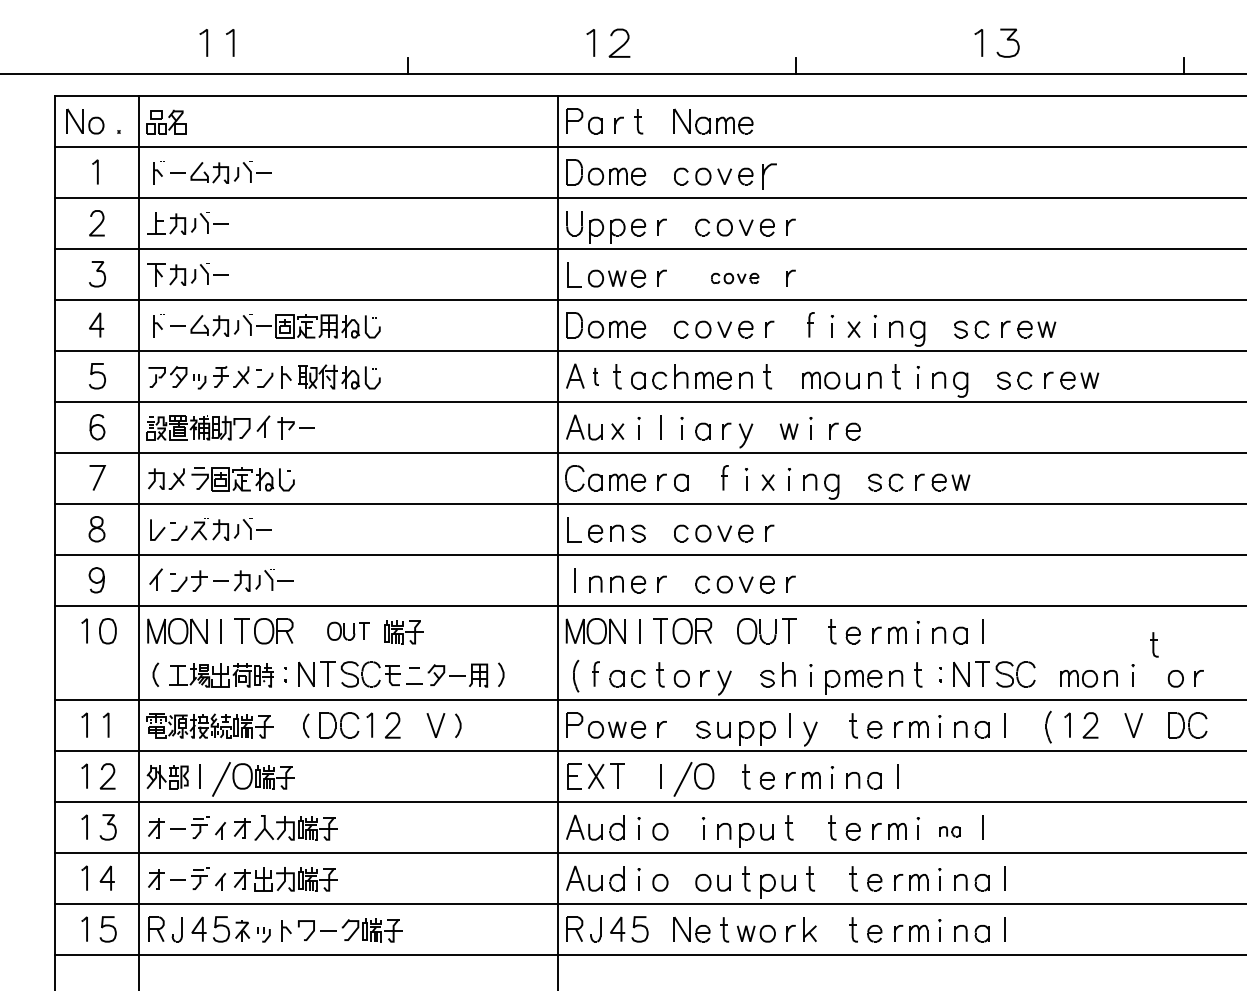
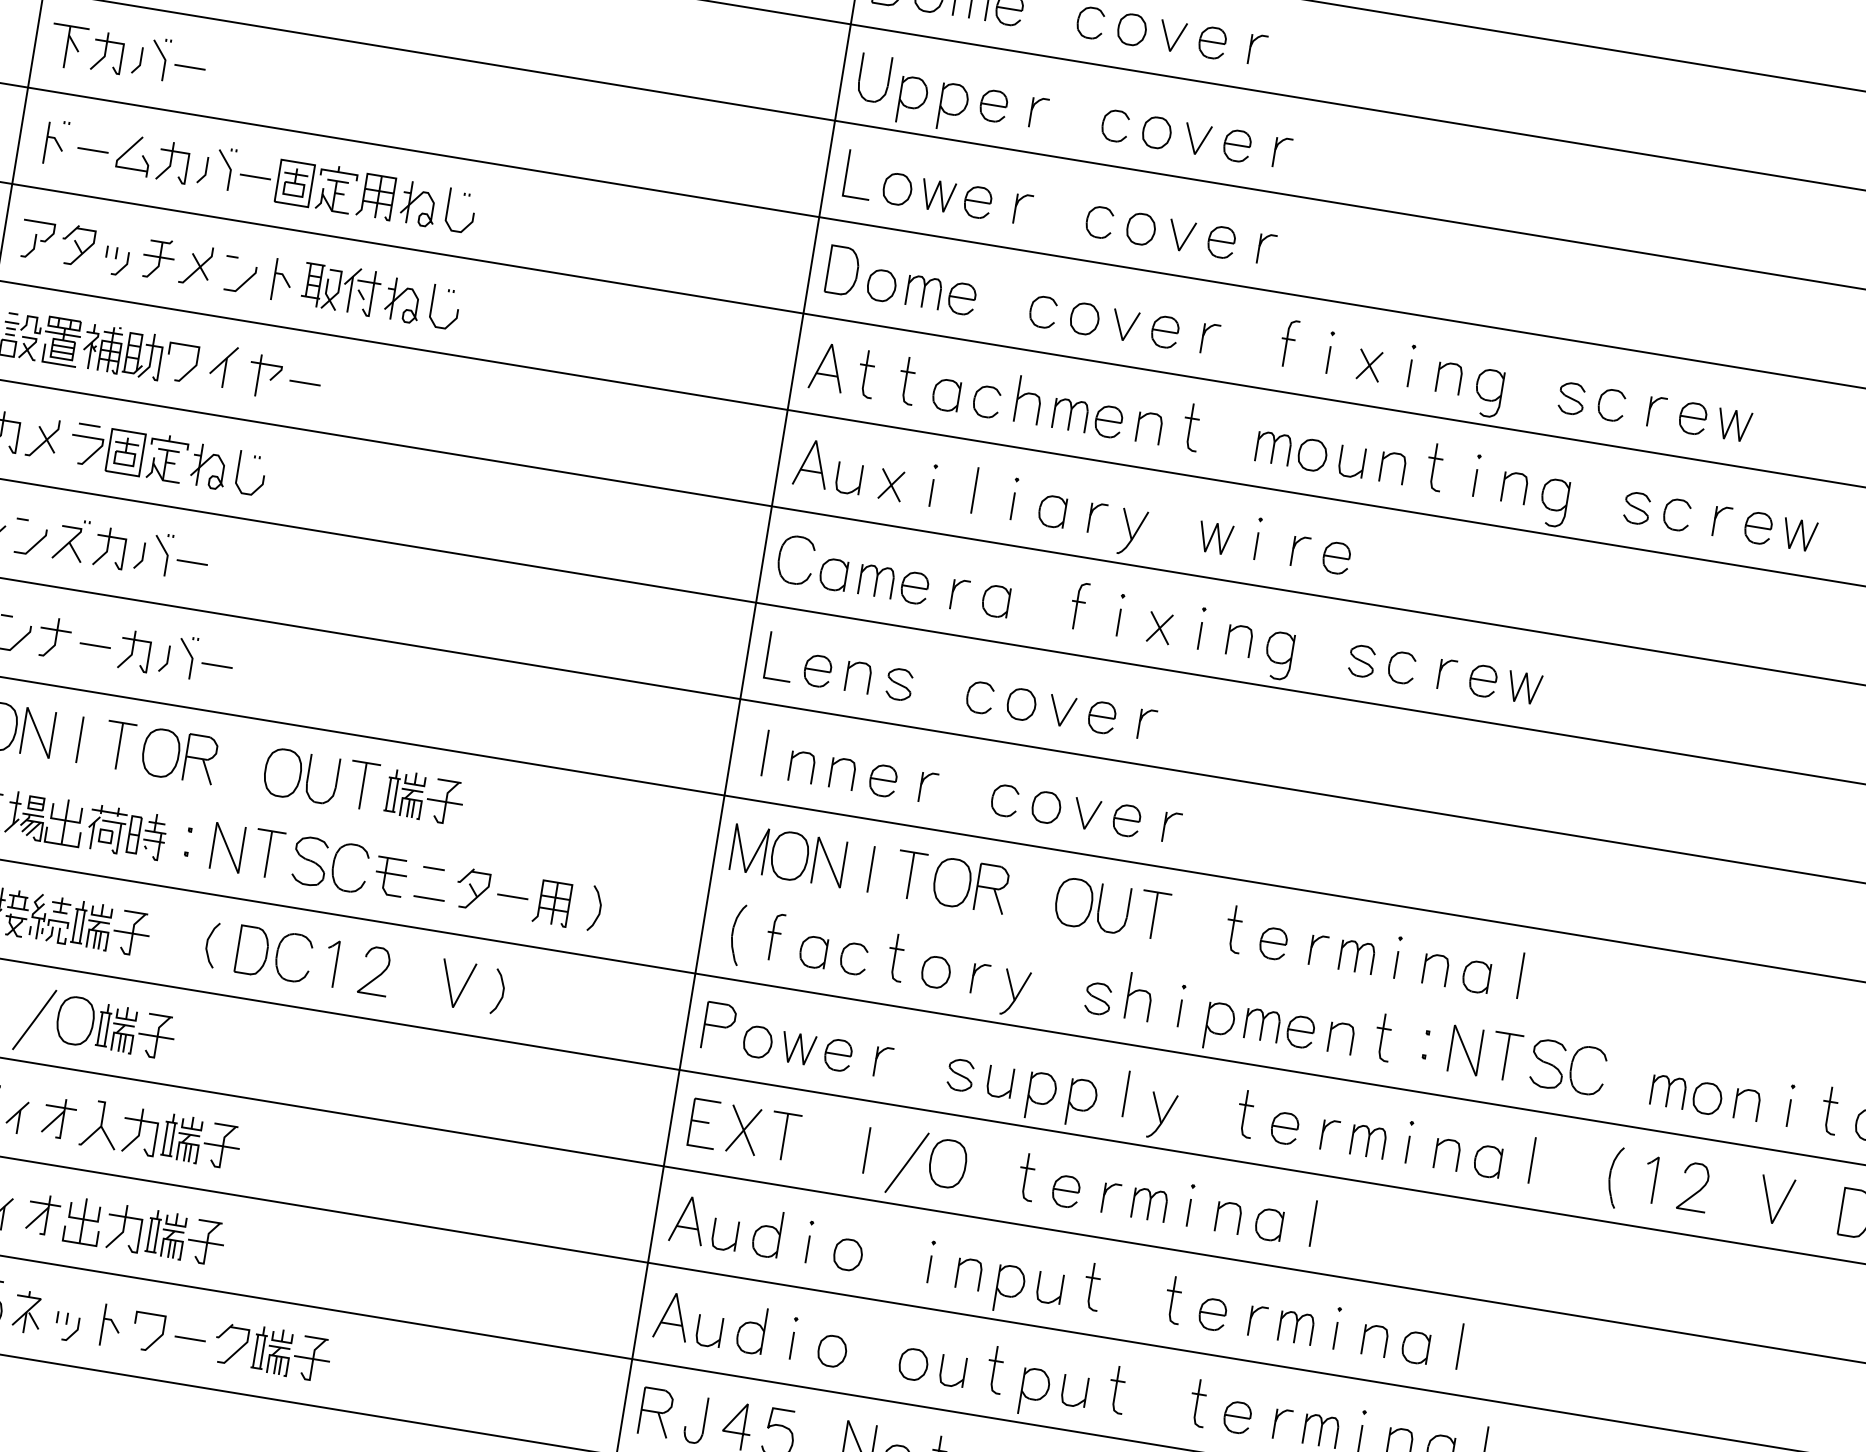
part: (769, 175) -> (1257, 48), size x0.62
part: (734, 278) -> (1159, 231), size x1.67
part: (595, 376) -> (866, 374), size x1.43
part: (348, 631) -> (320, 779), size x1.43
part: (1154, 644) -> (1830, 1110), moved
part: (949, 831) -> (1394, 1343), size x1.67

